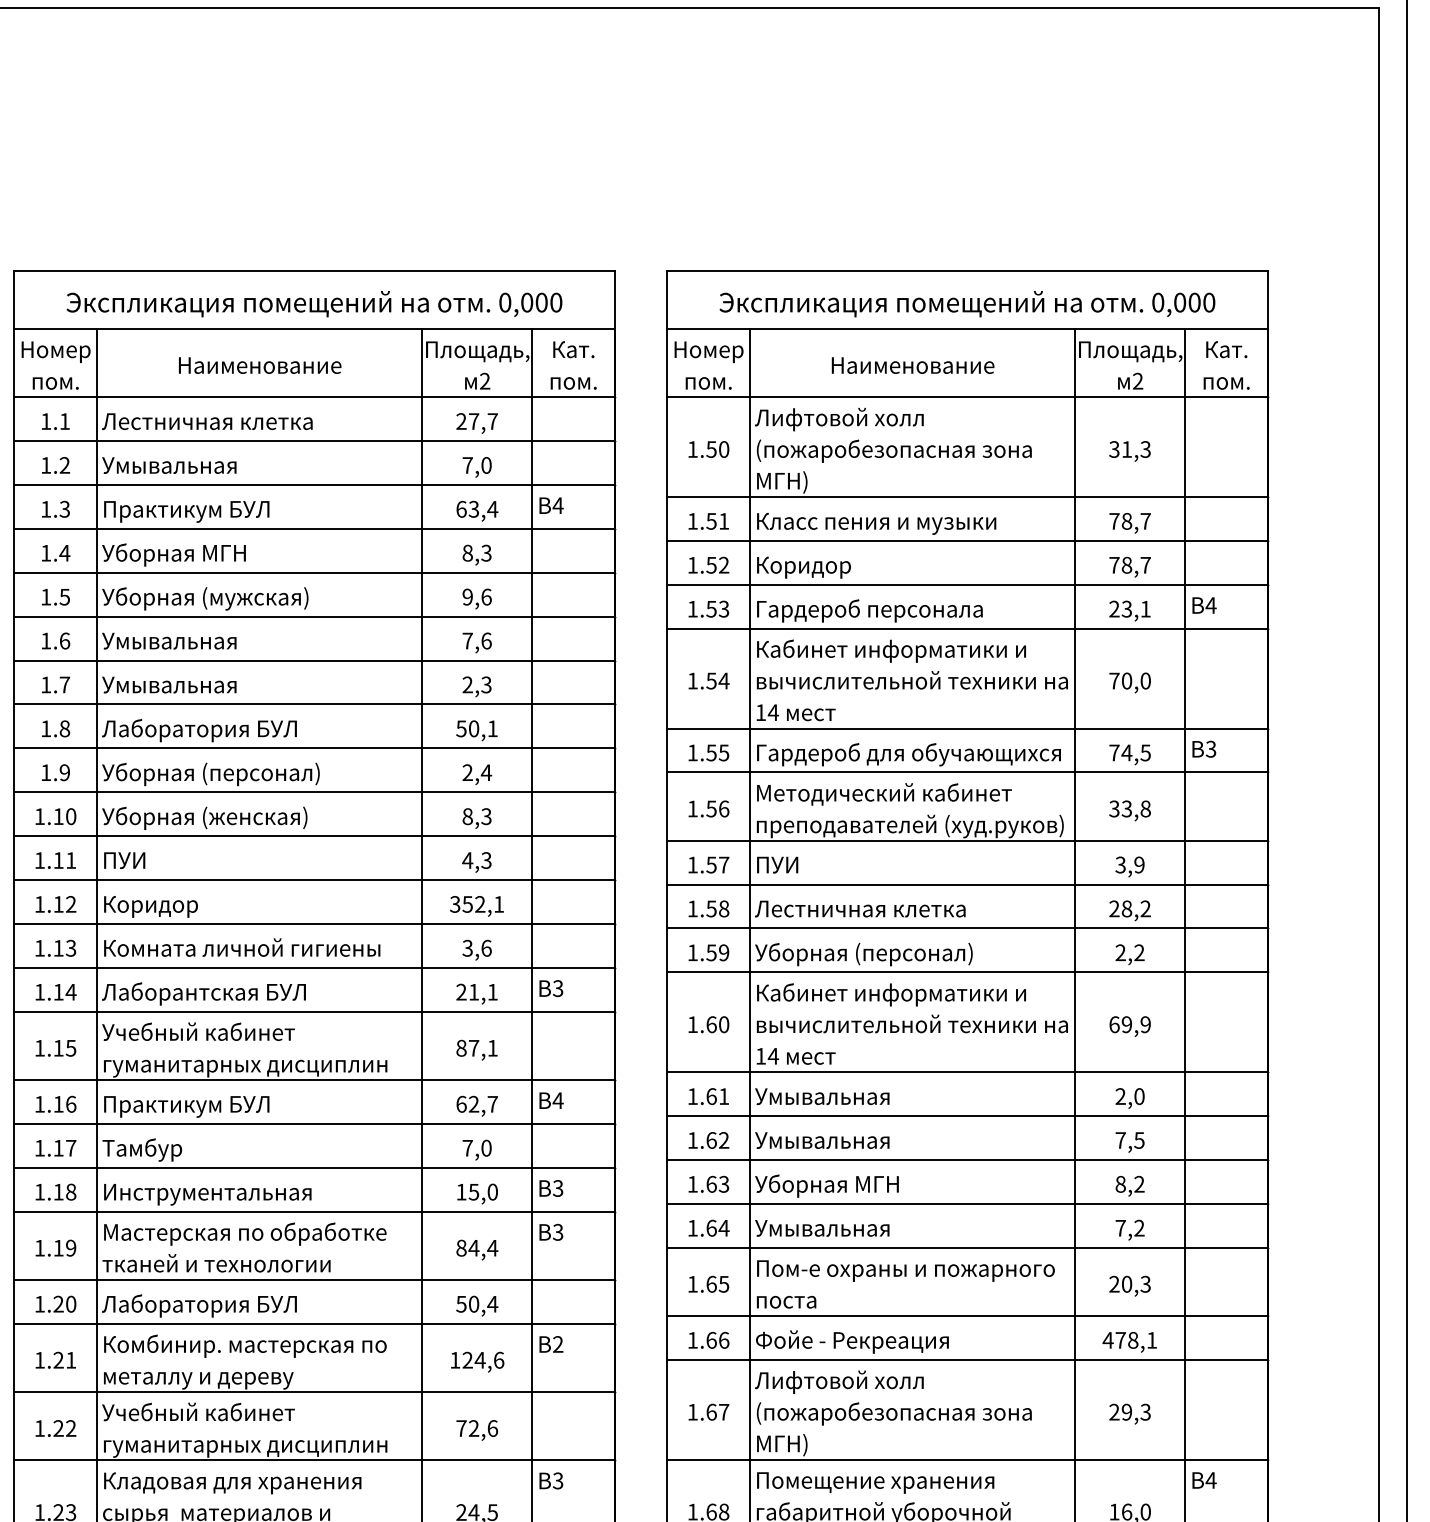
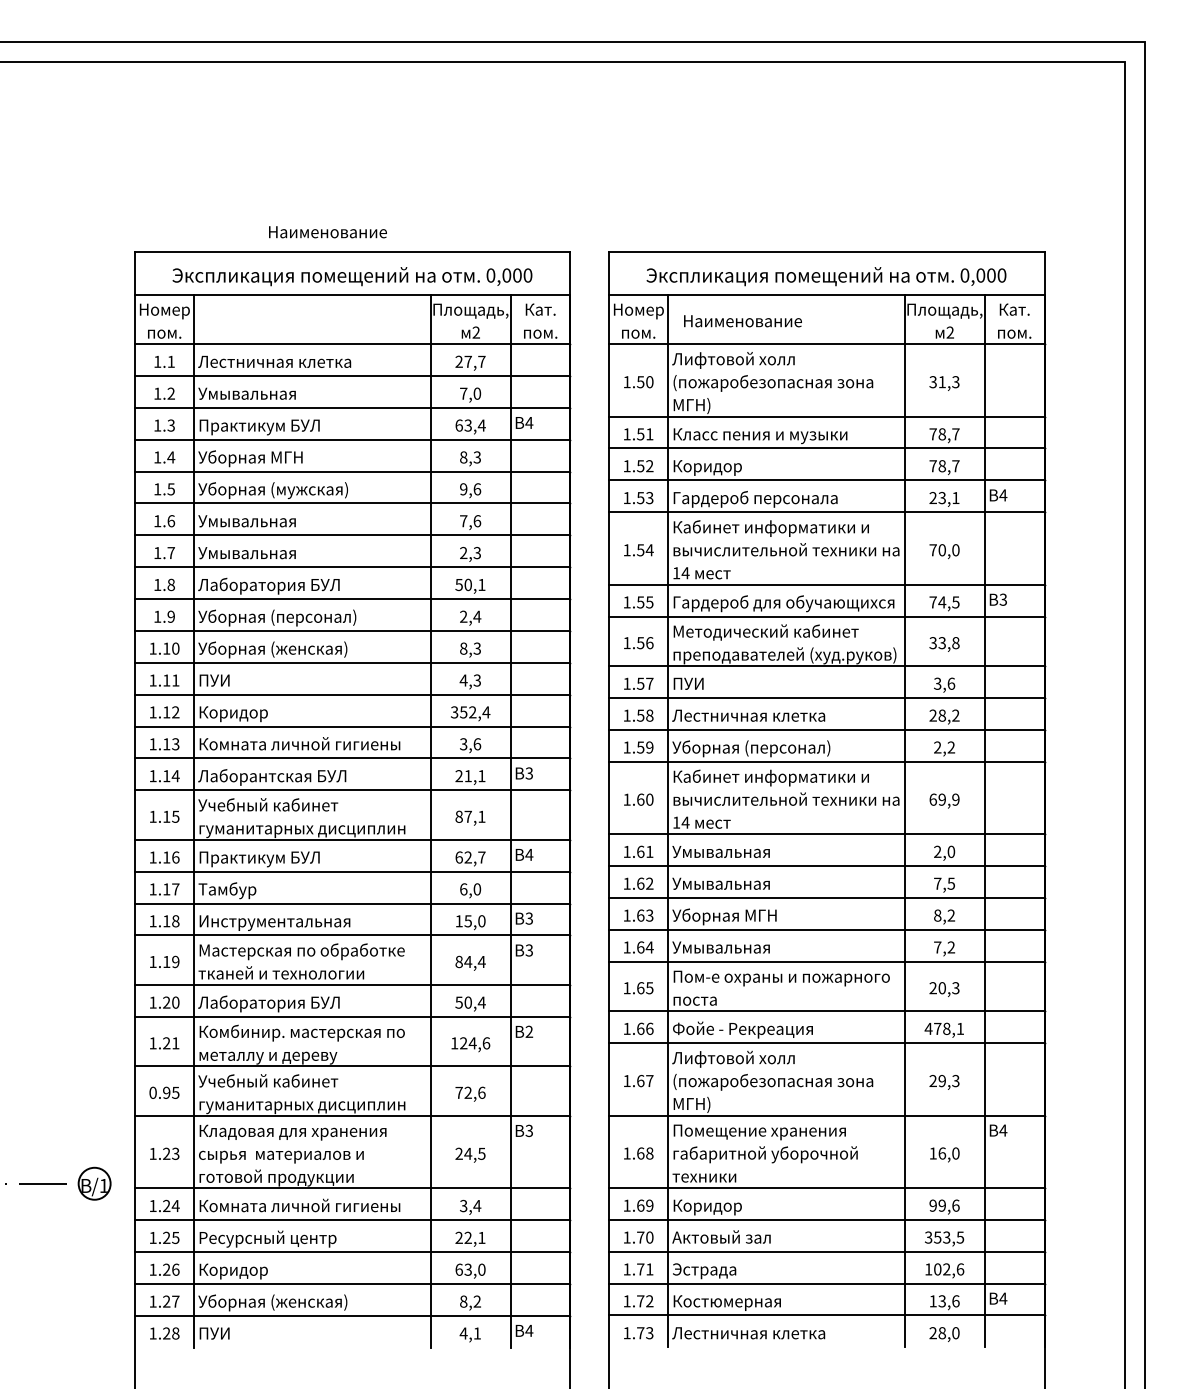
text: (259, 365) -> (327, 232), moved
text: (912, 365) -> (742, 321), moved
text: (1139, 864) -> (951, 683), 3,9 -> 3,6
text: (499, 904) -> (486, 712), 352,1 -> 352,4
text: (467, 1148) -> (463, 889), 7,0 -> 6,0
text: (55, 1428) -> (164, 1092), 1.22 -> 0.95

